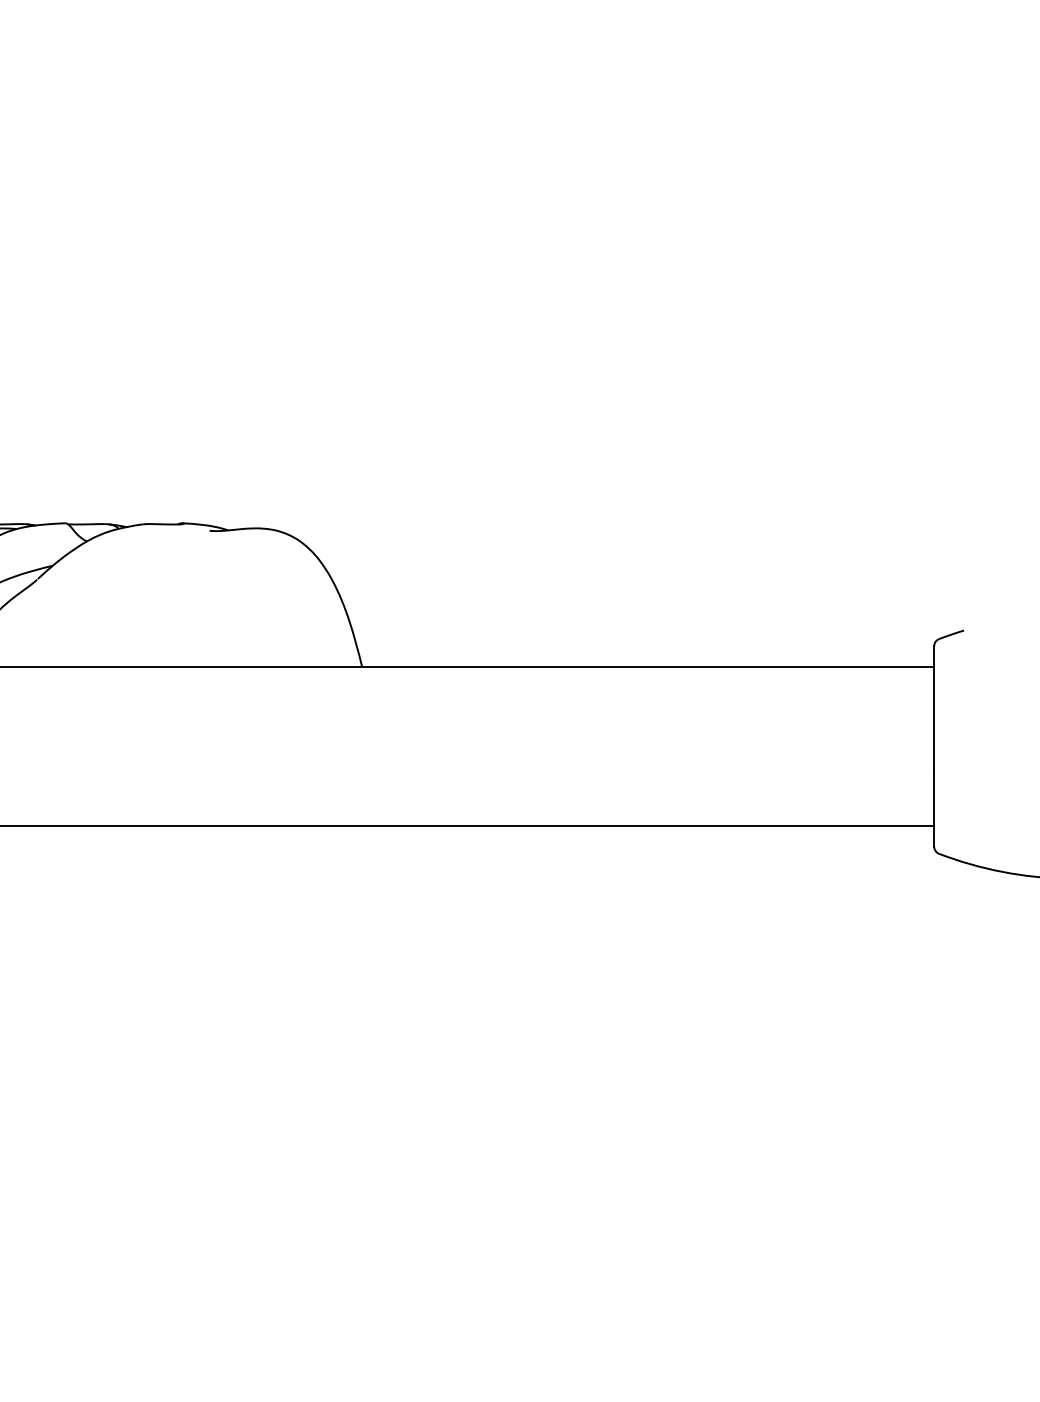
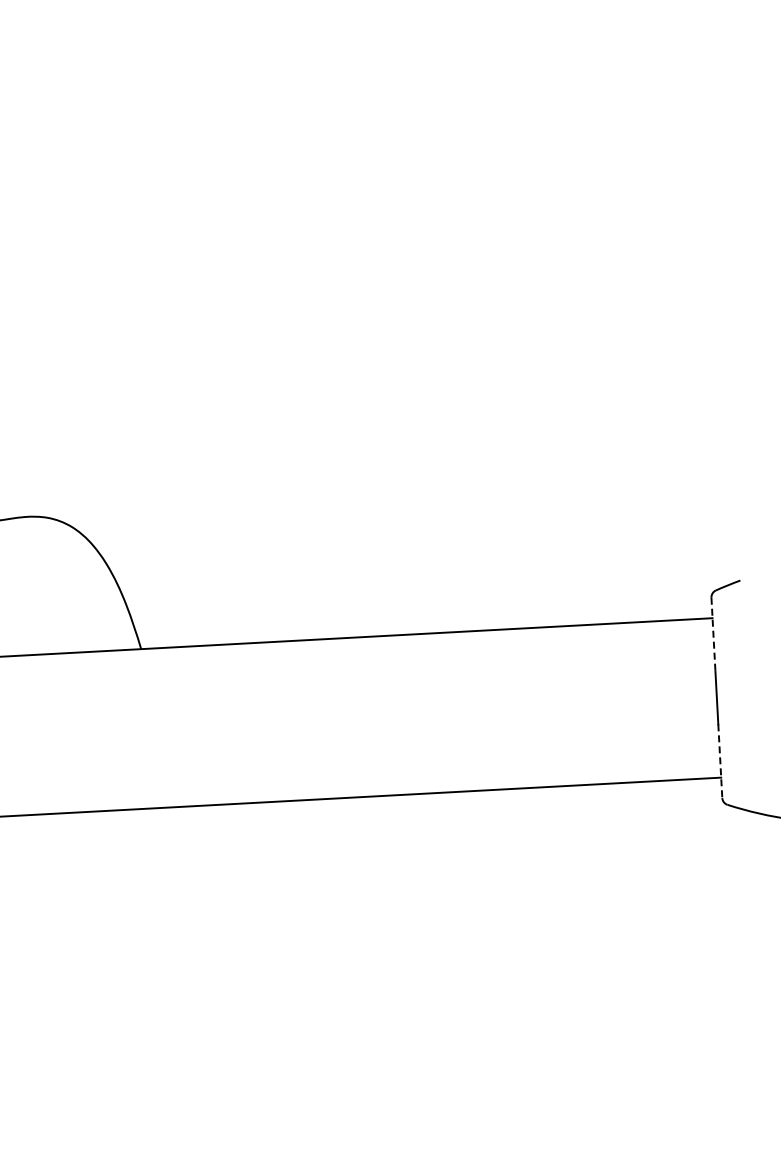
line: (934, 683) -> (713, 635), solid -> dashed
line: (934, 809) -> (720, 760), solid -> dashed

